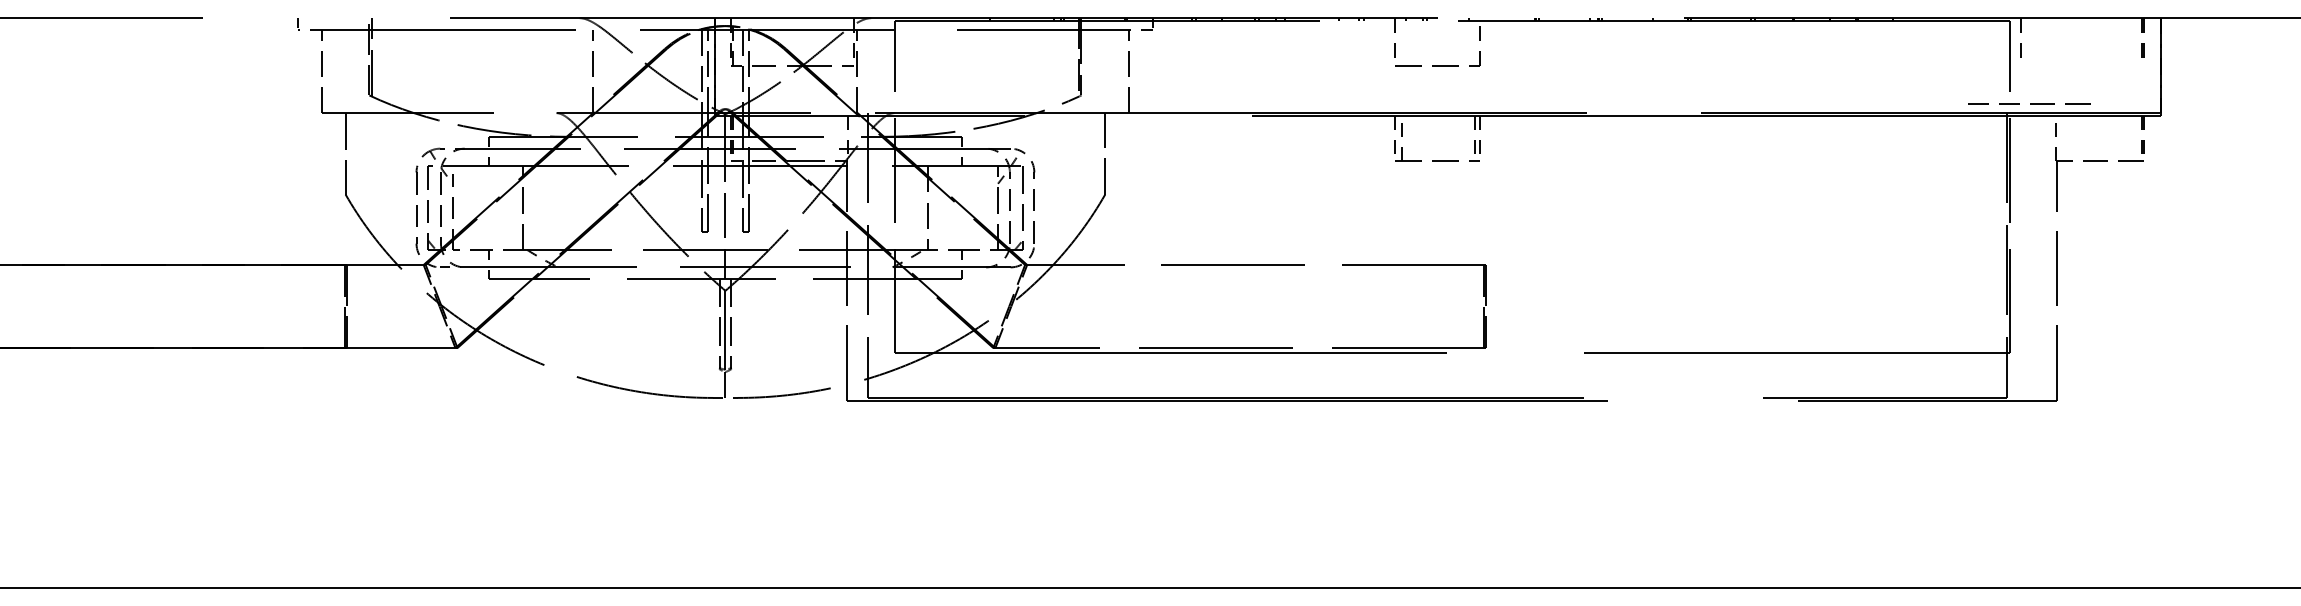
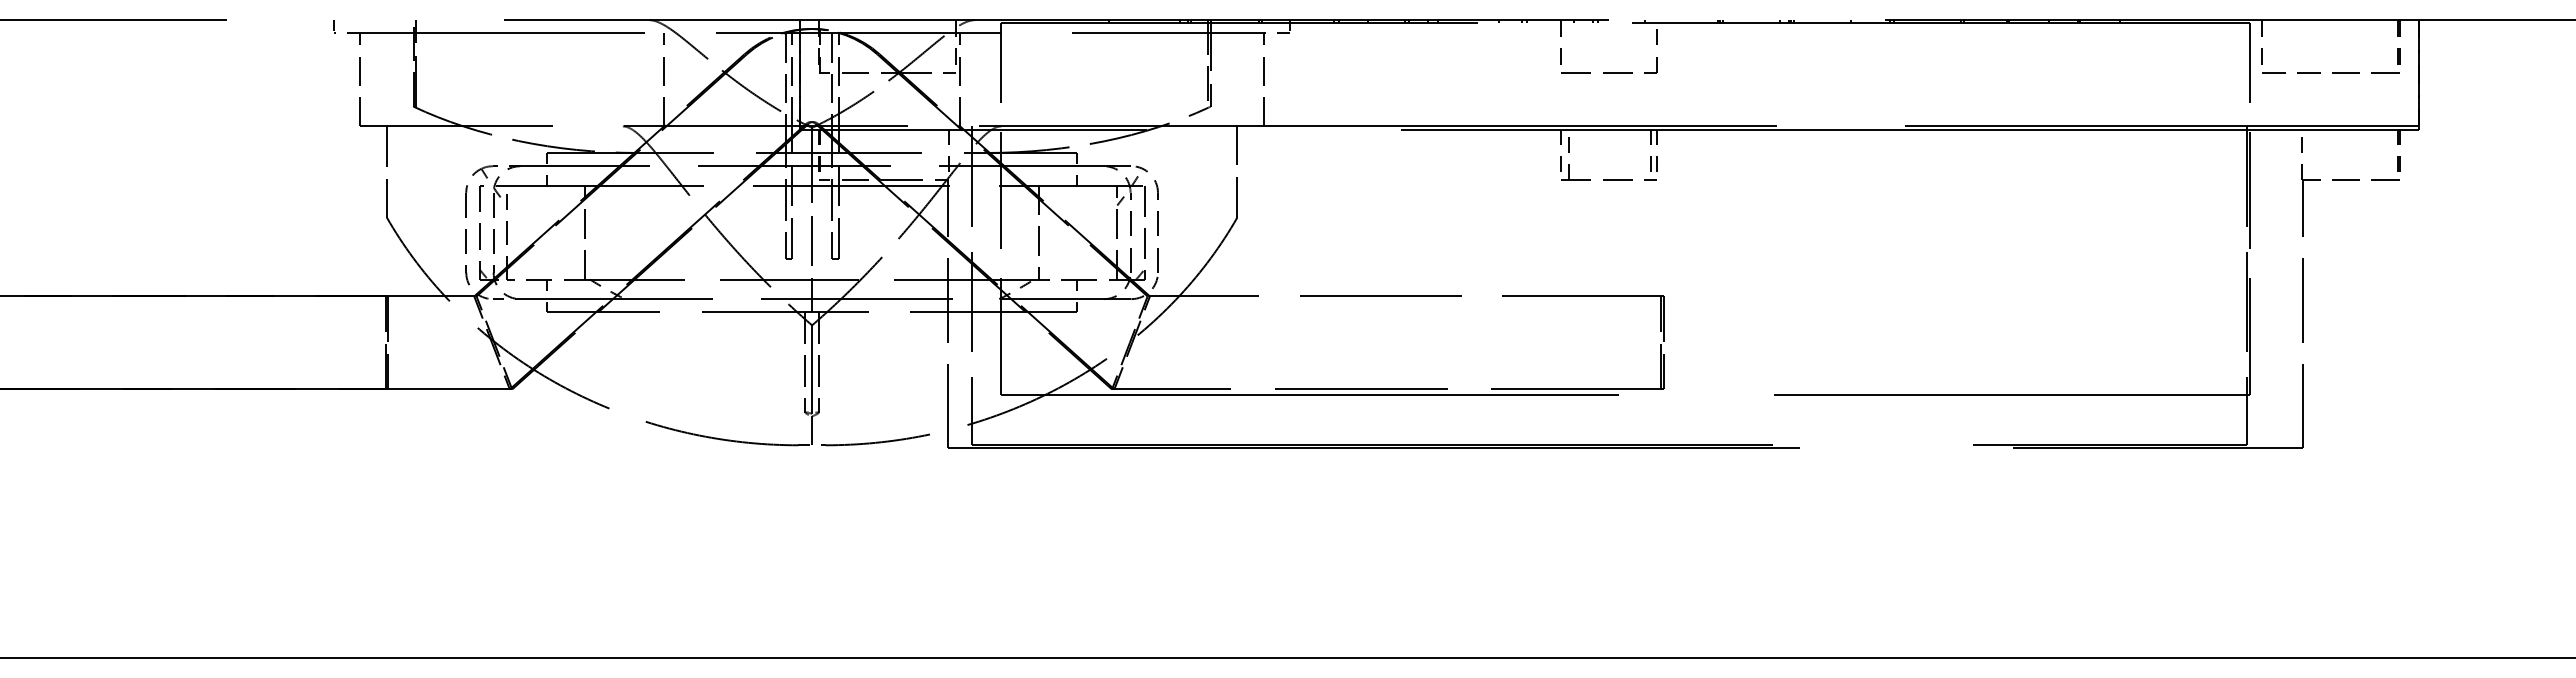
line: (2030, 103) -> (2332, 72), moved

